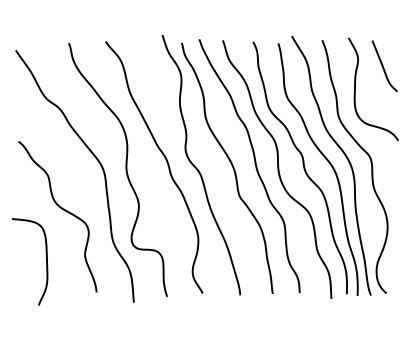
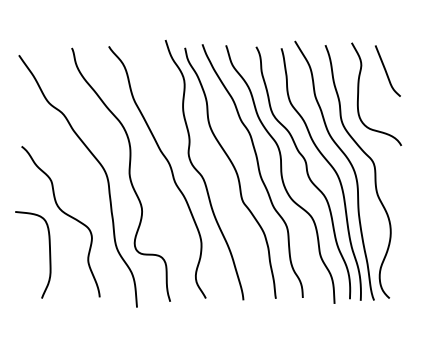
curve: (46, 261) -> (49, 254), moved

